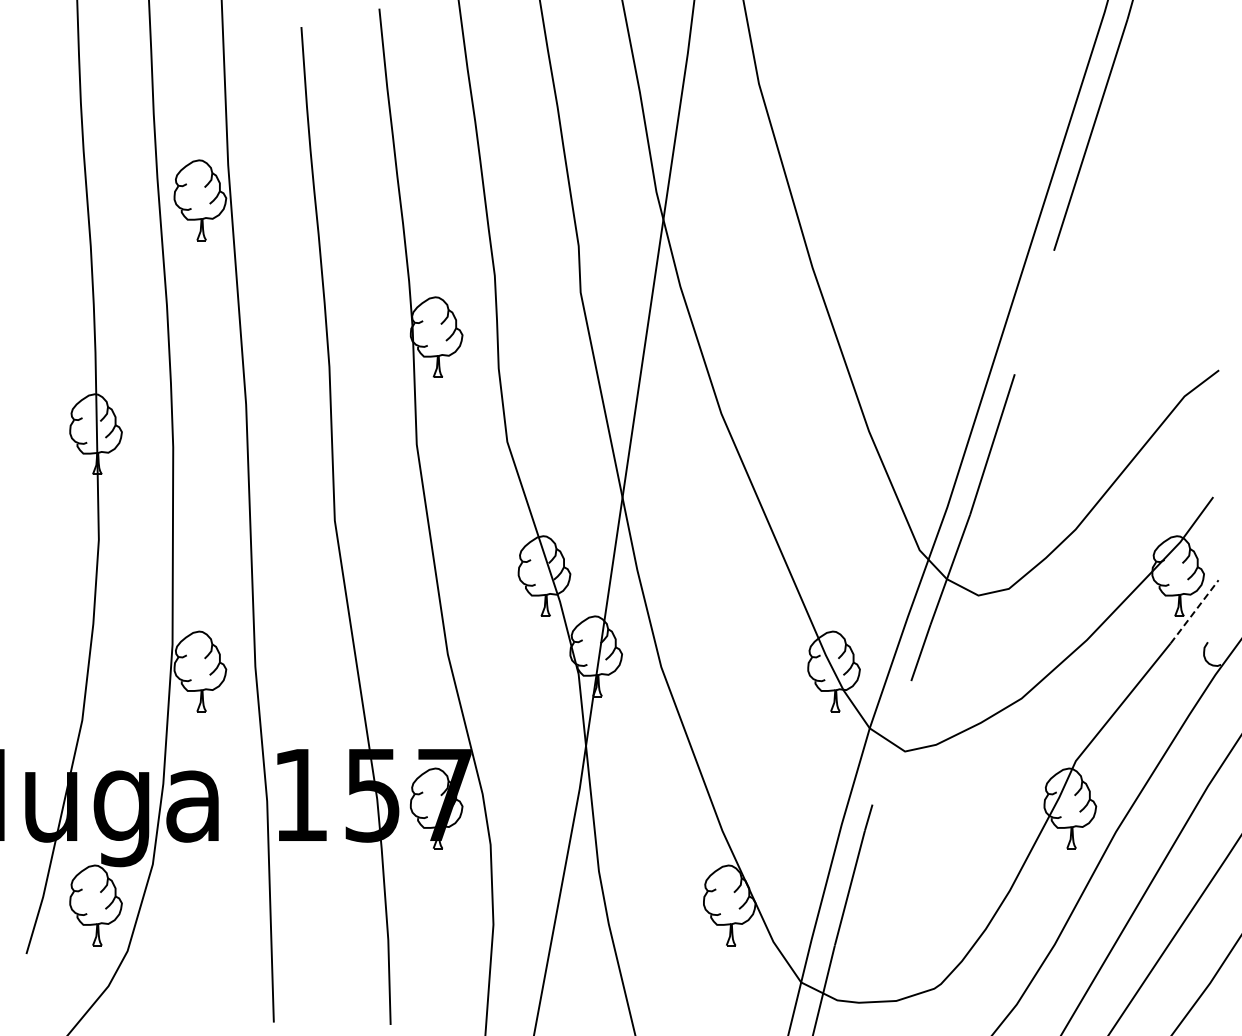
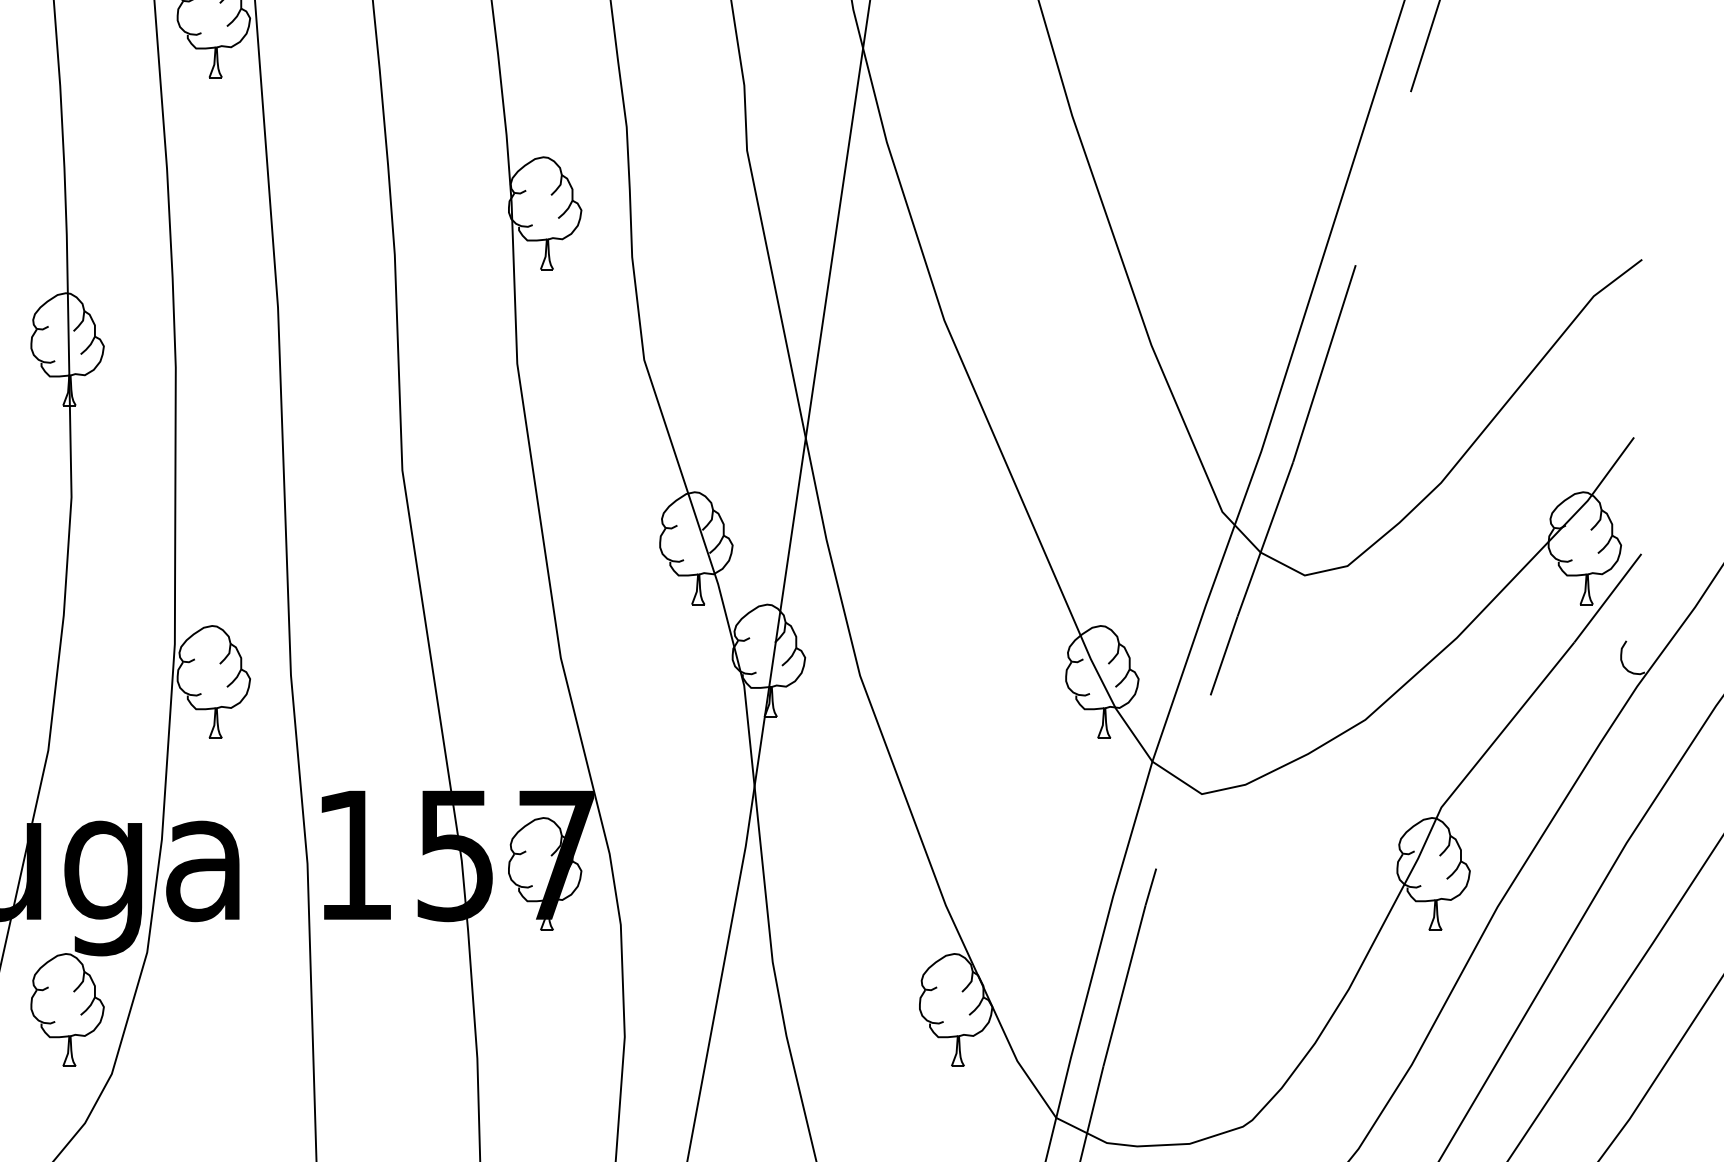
line: (1194, 611) -> (1607, 597), dashed -> solid

